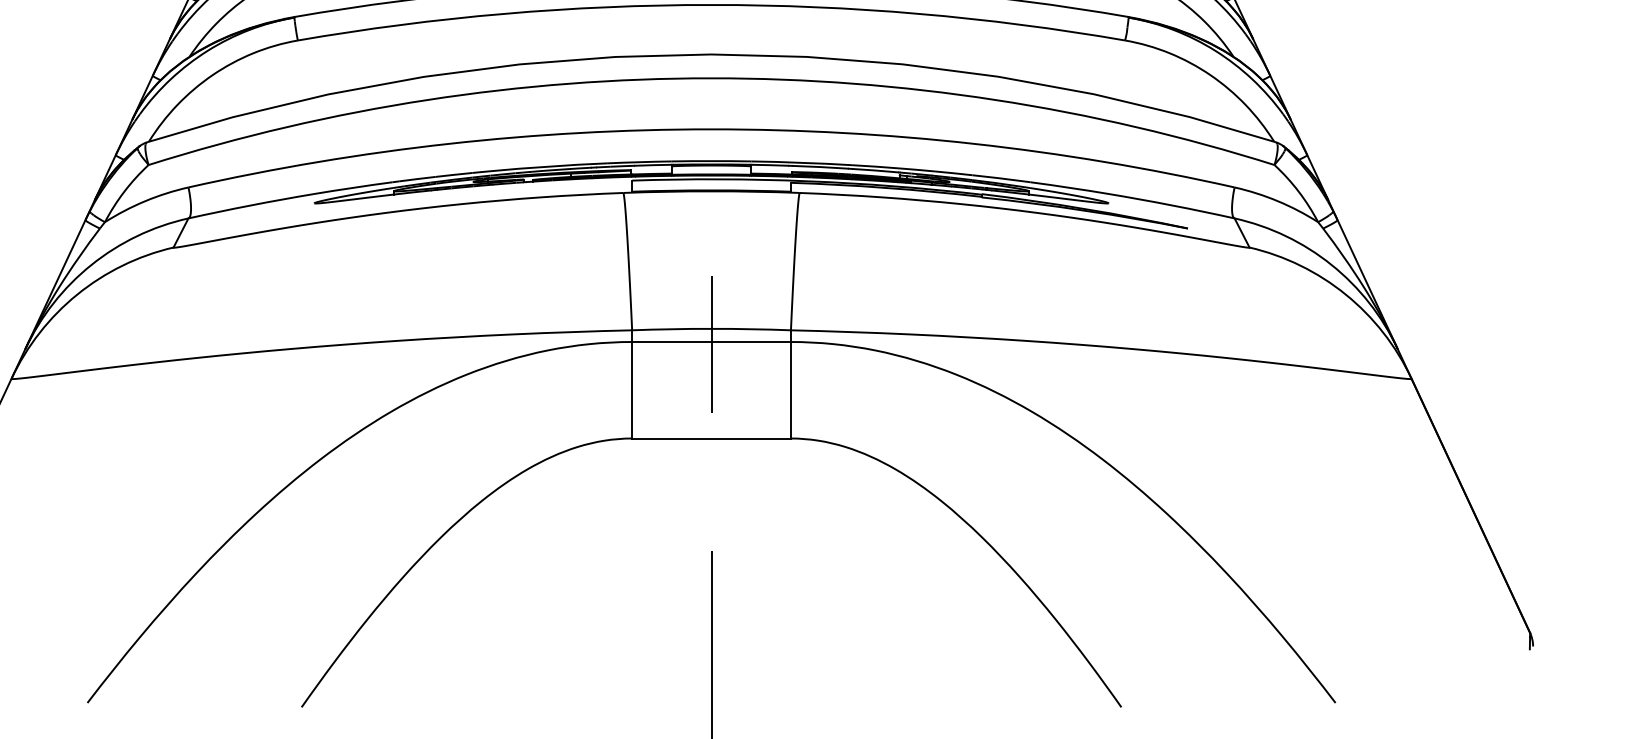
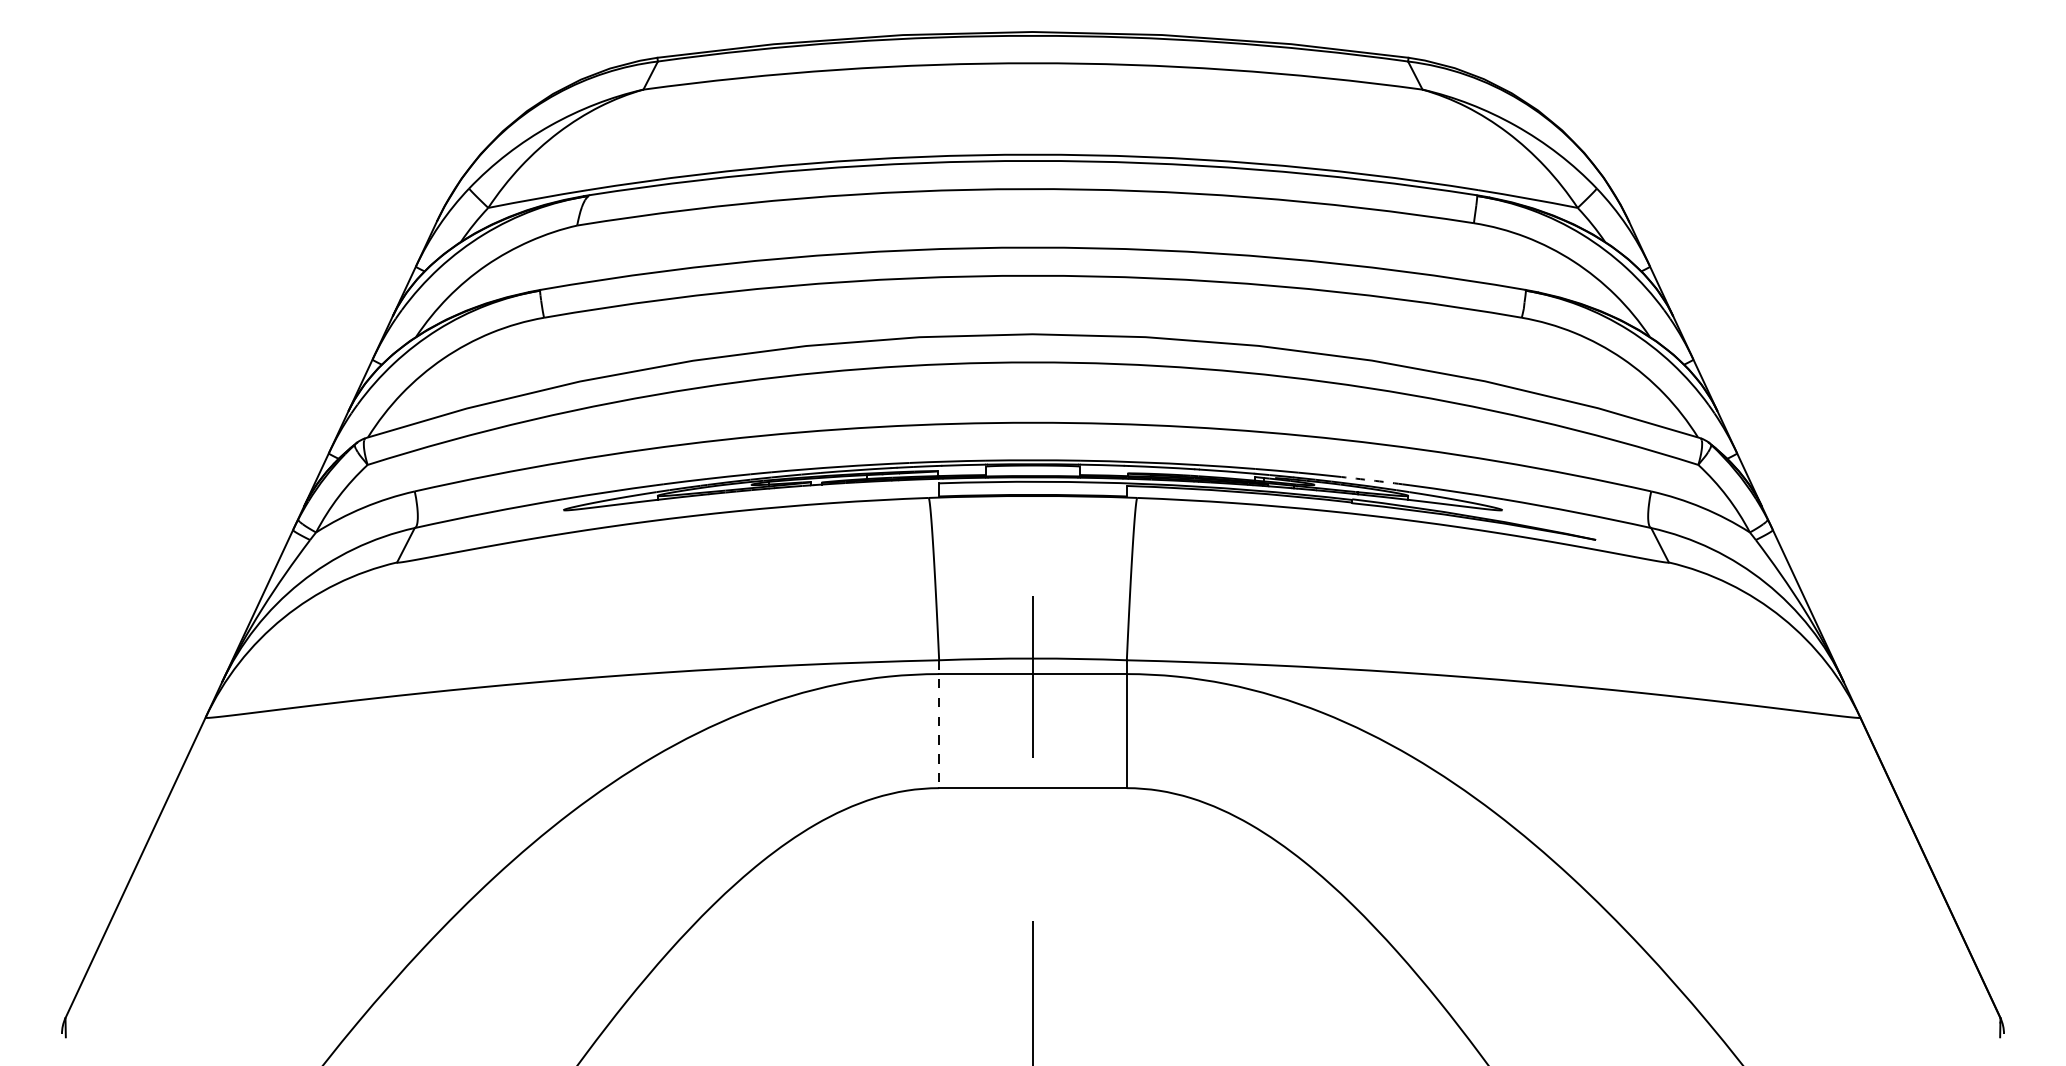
arc: (997, 178) -> (1371, 480), solid -> dashed
line: (632, 384) -> (939, 724), solid -> dashed

